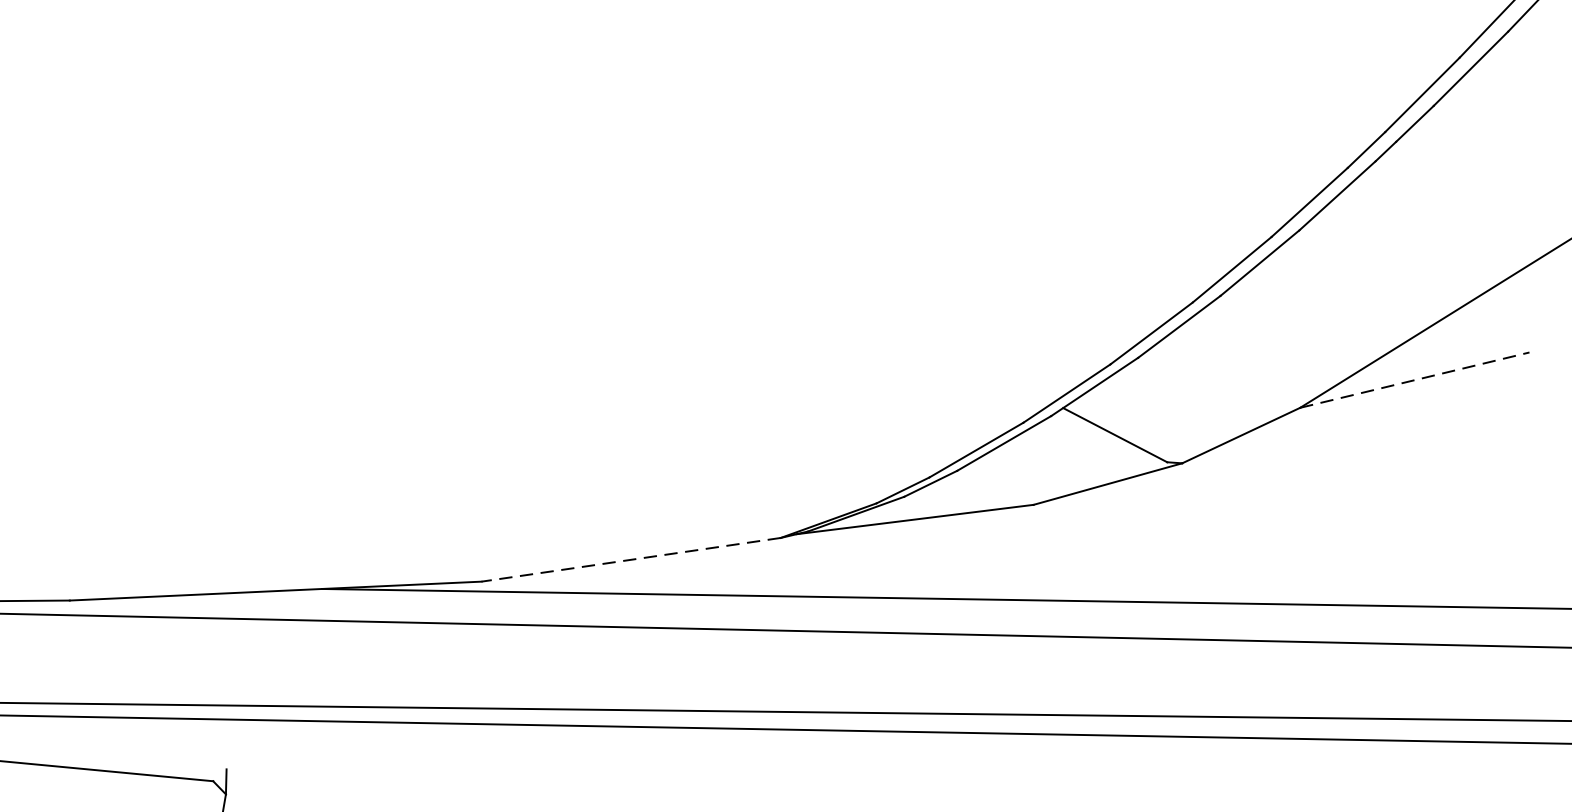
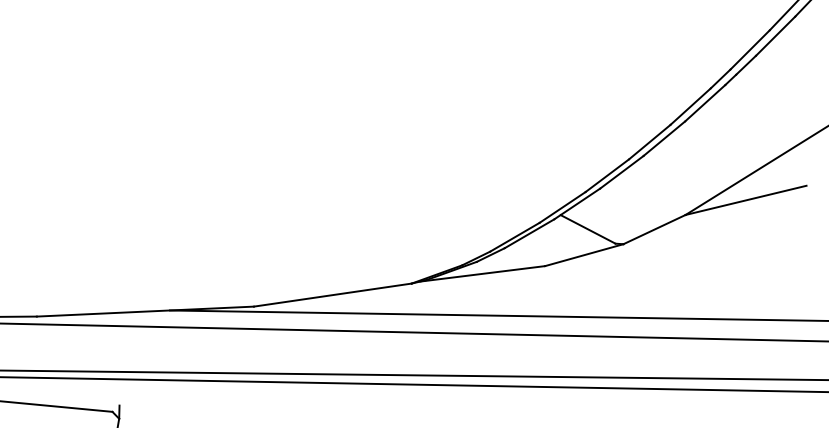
line: (1415, 380) -> (746, 200), dashed -> solid
line: (630, 560) -> (332, 295), dashed -> solid

